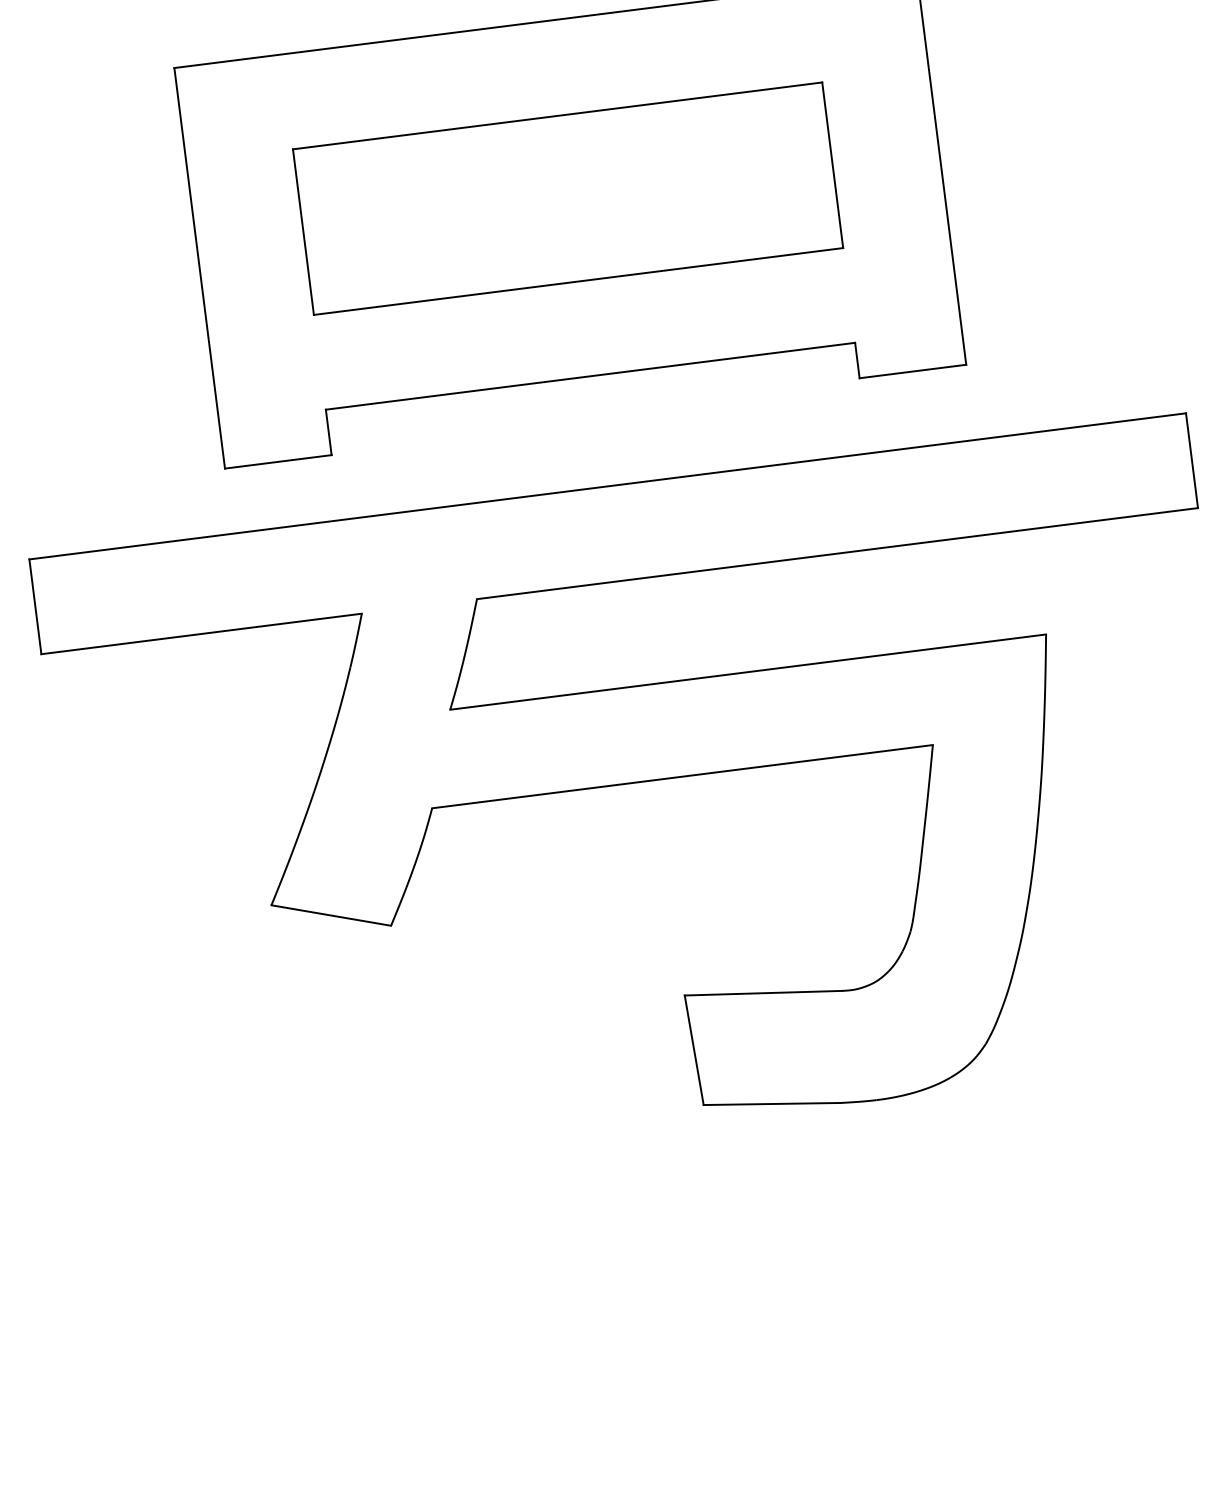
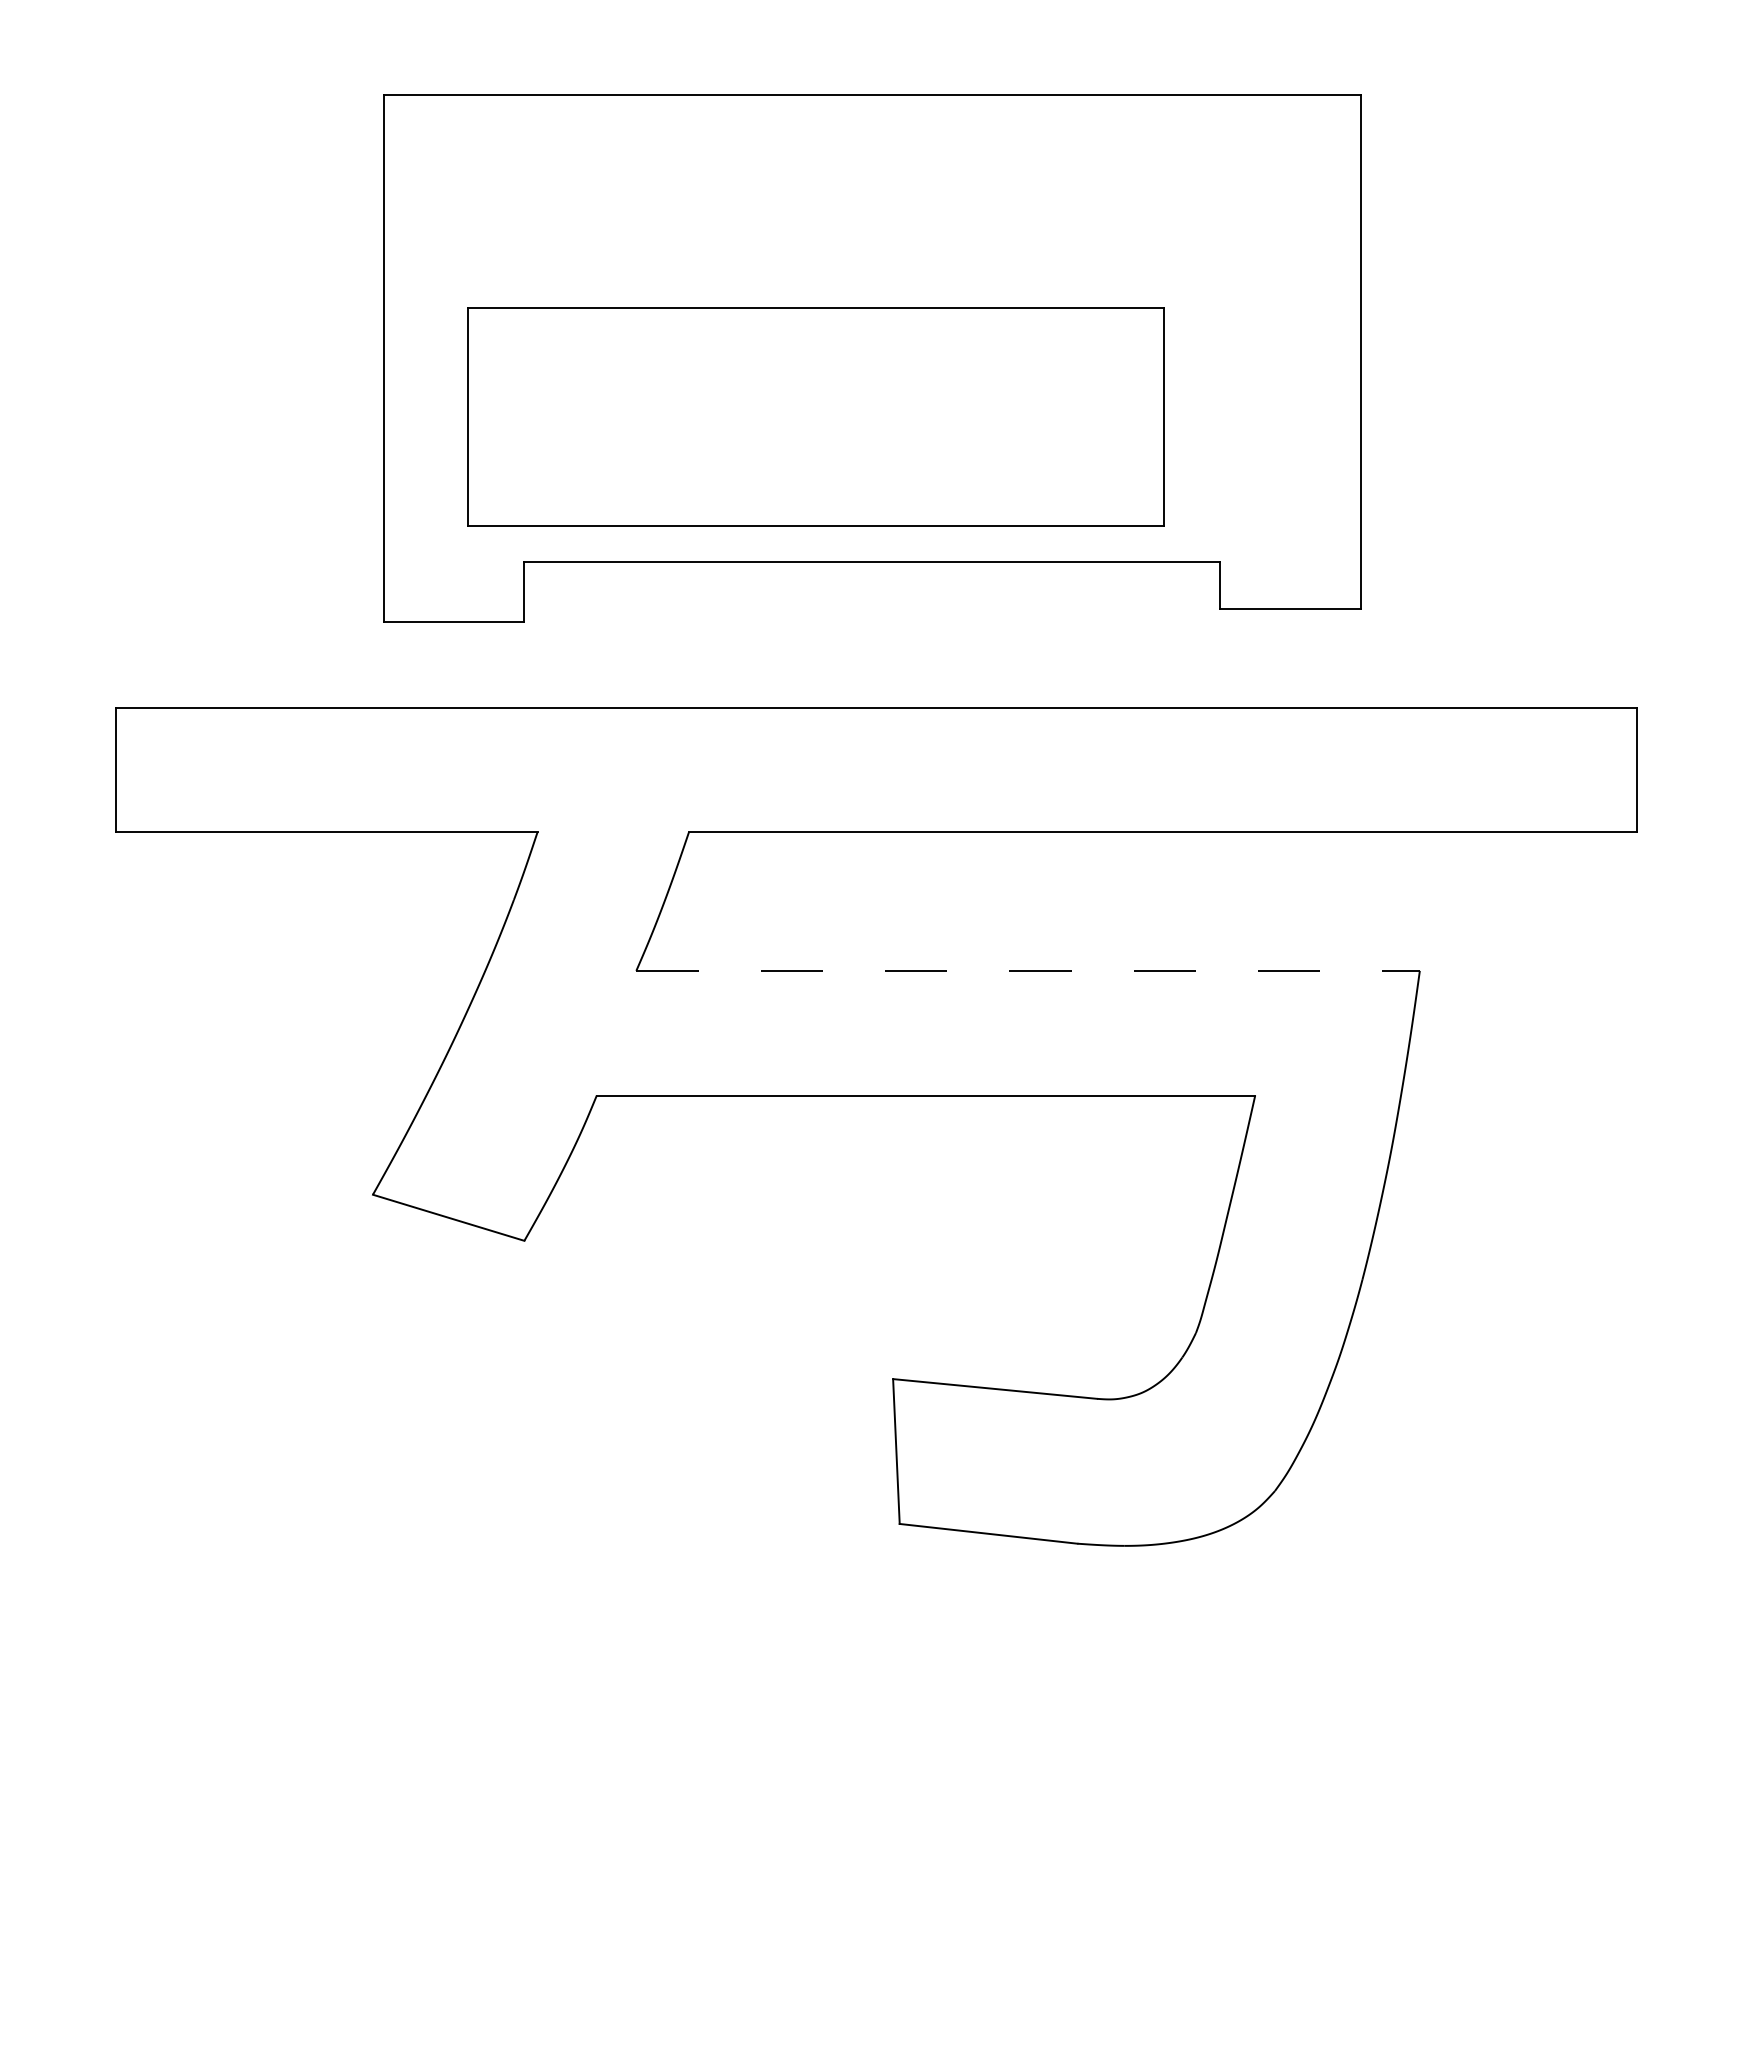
part: (567, 198) -> (815, 416), moved
line: (748, 671) -> (1028, 970), solid -> dashed

